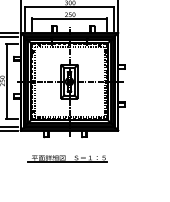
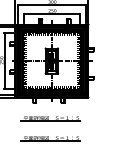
part: (67, 185) -> (50, 138), added

